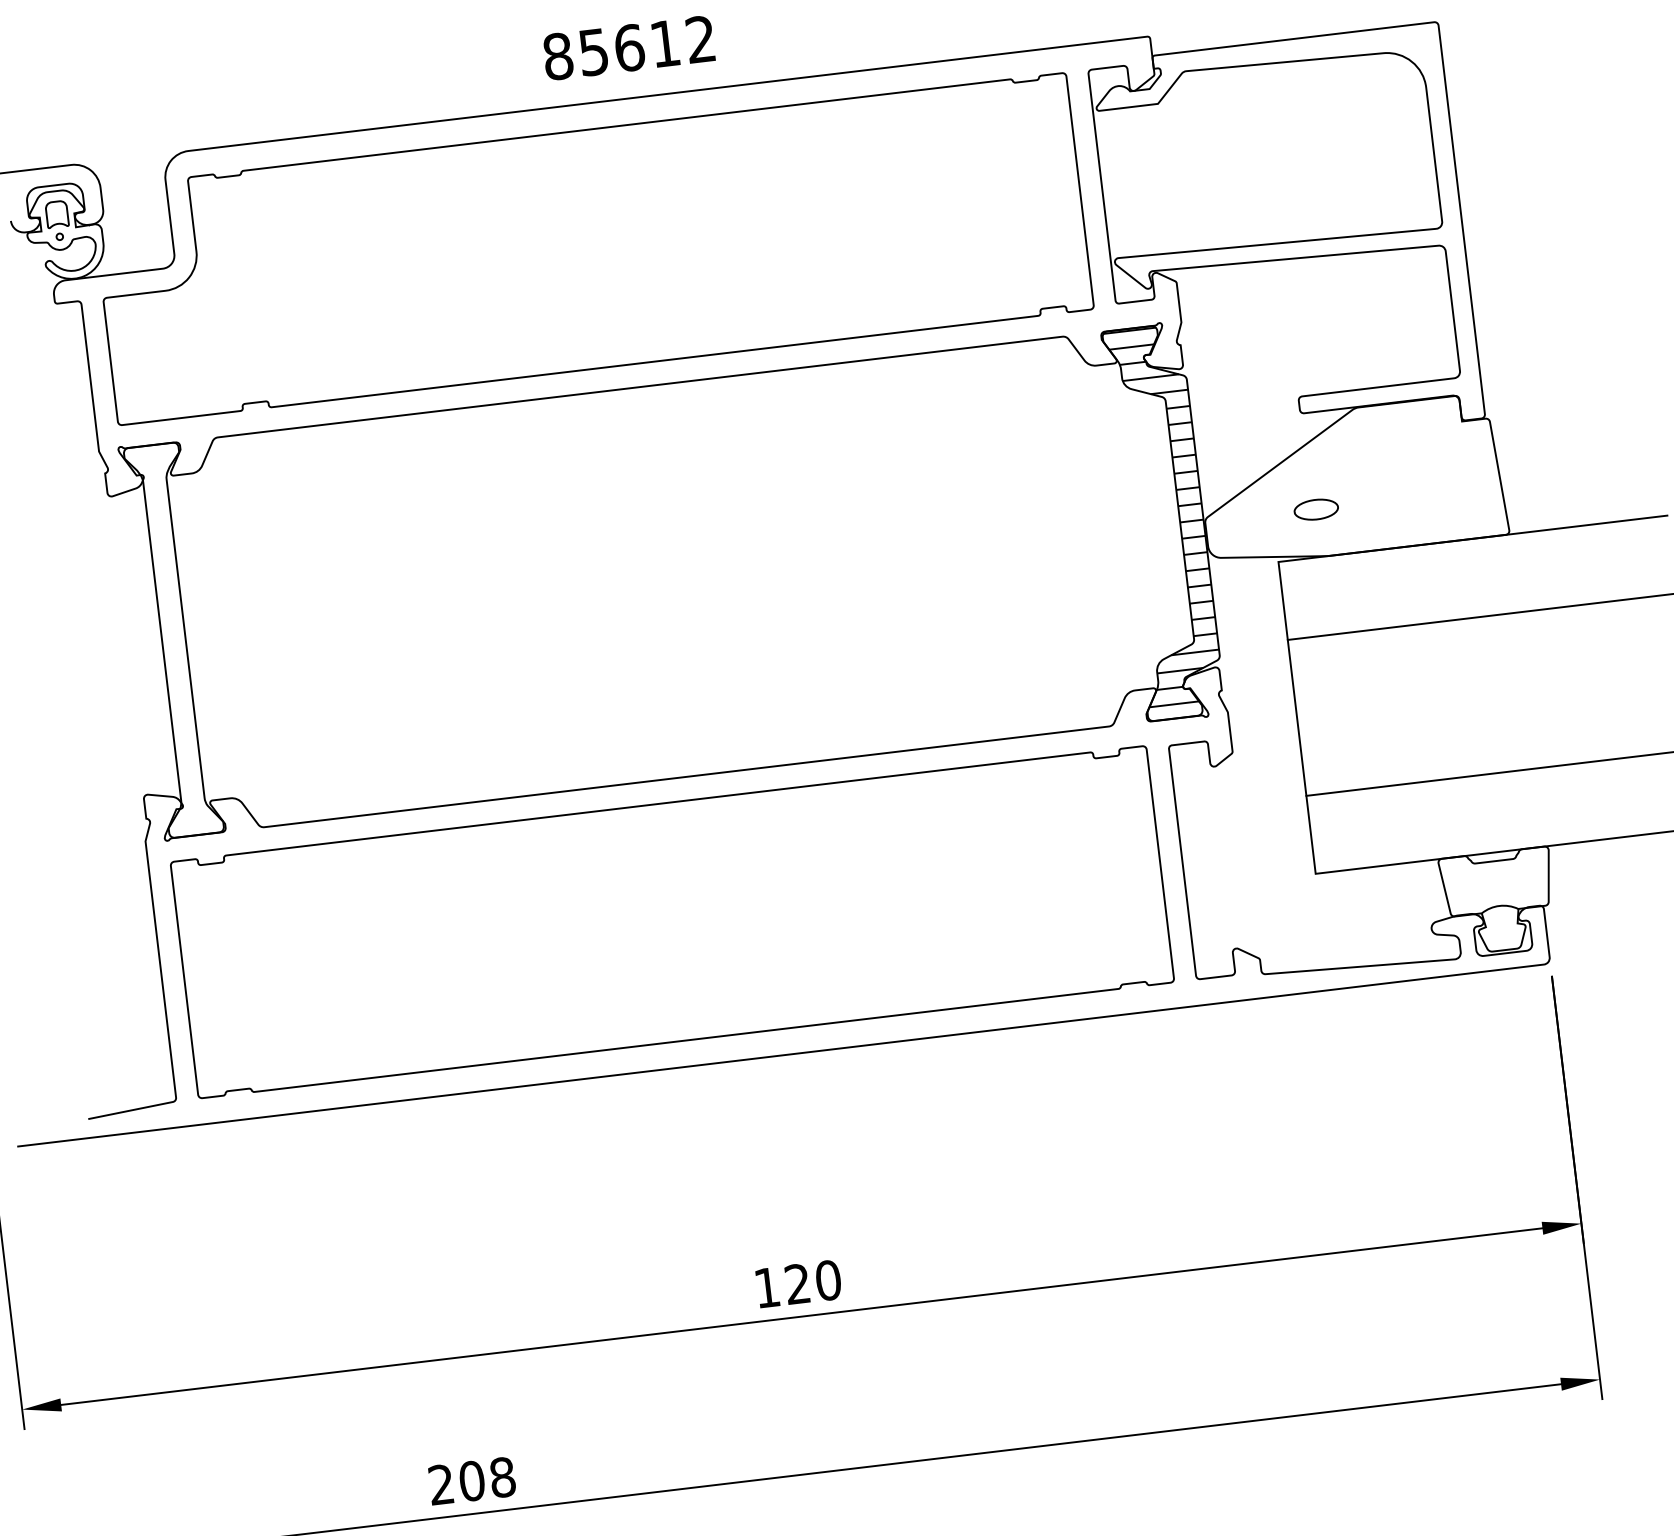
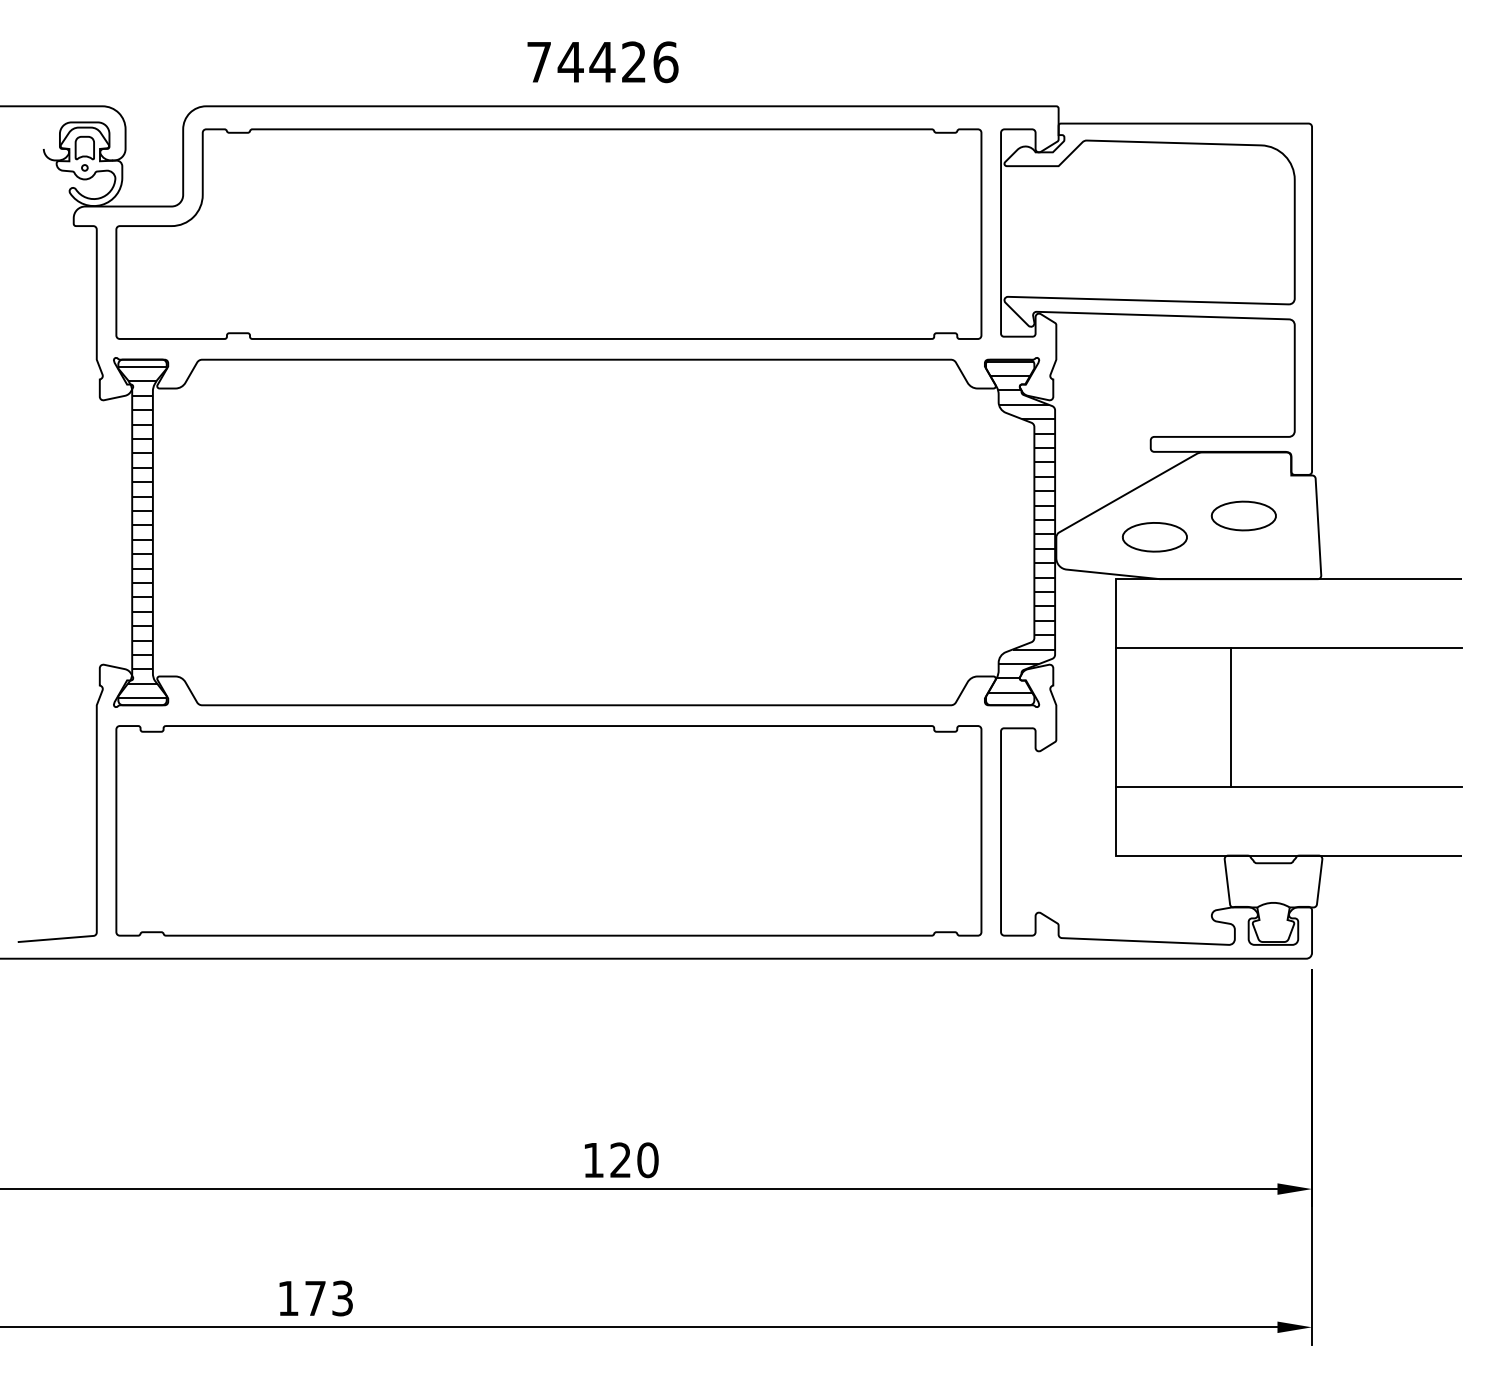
text: (629, 48) -> (602, 62), 85612 -> 74426
part: (1413, 473) -> (1243, 515), added
part: (1316, 509) -> (1154, 537), size x1.67
hatch: (173, 640) -> (142, 532), added
line: (1427, 702) -> (1231, 717), added
text: (472, 1481) -> (315, 1298), 208 -> 173

